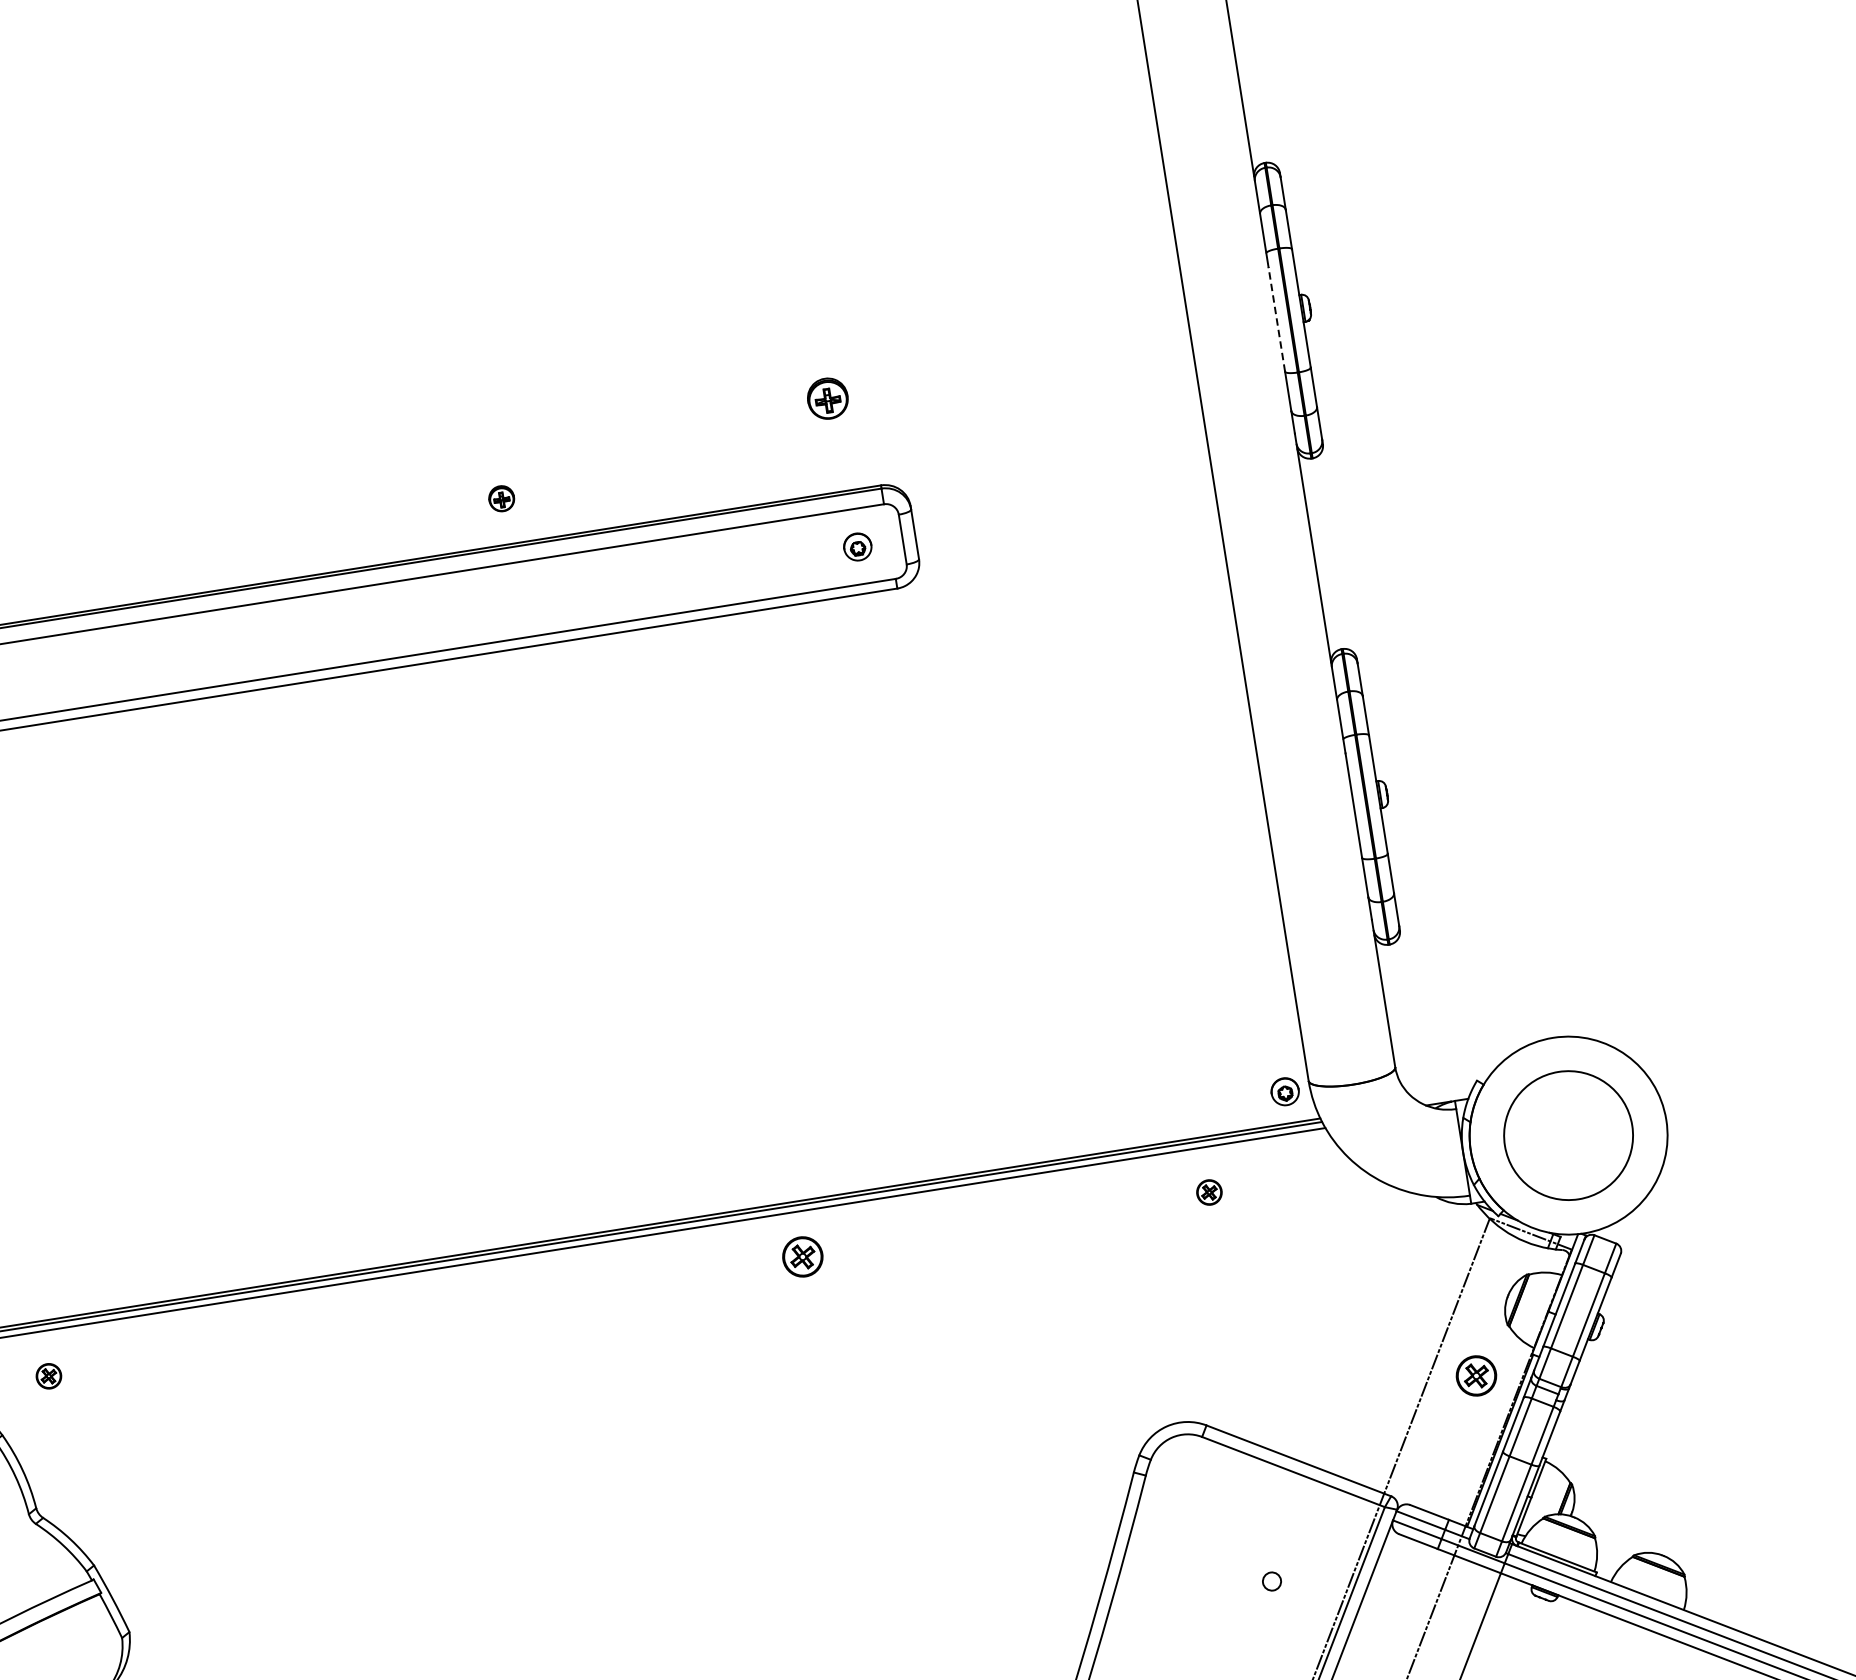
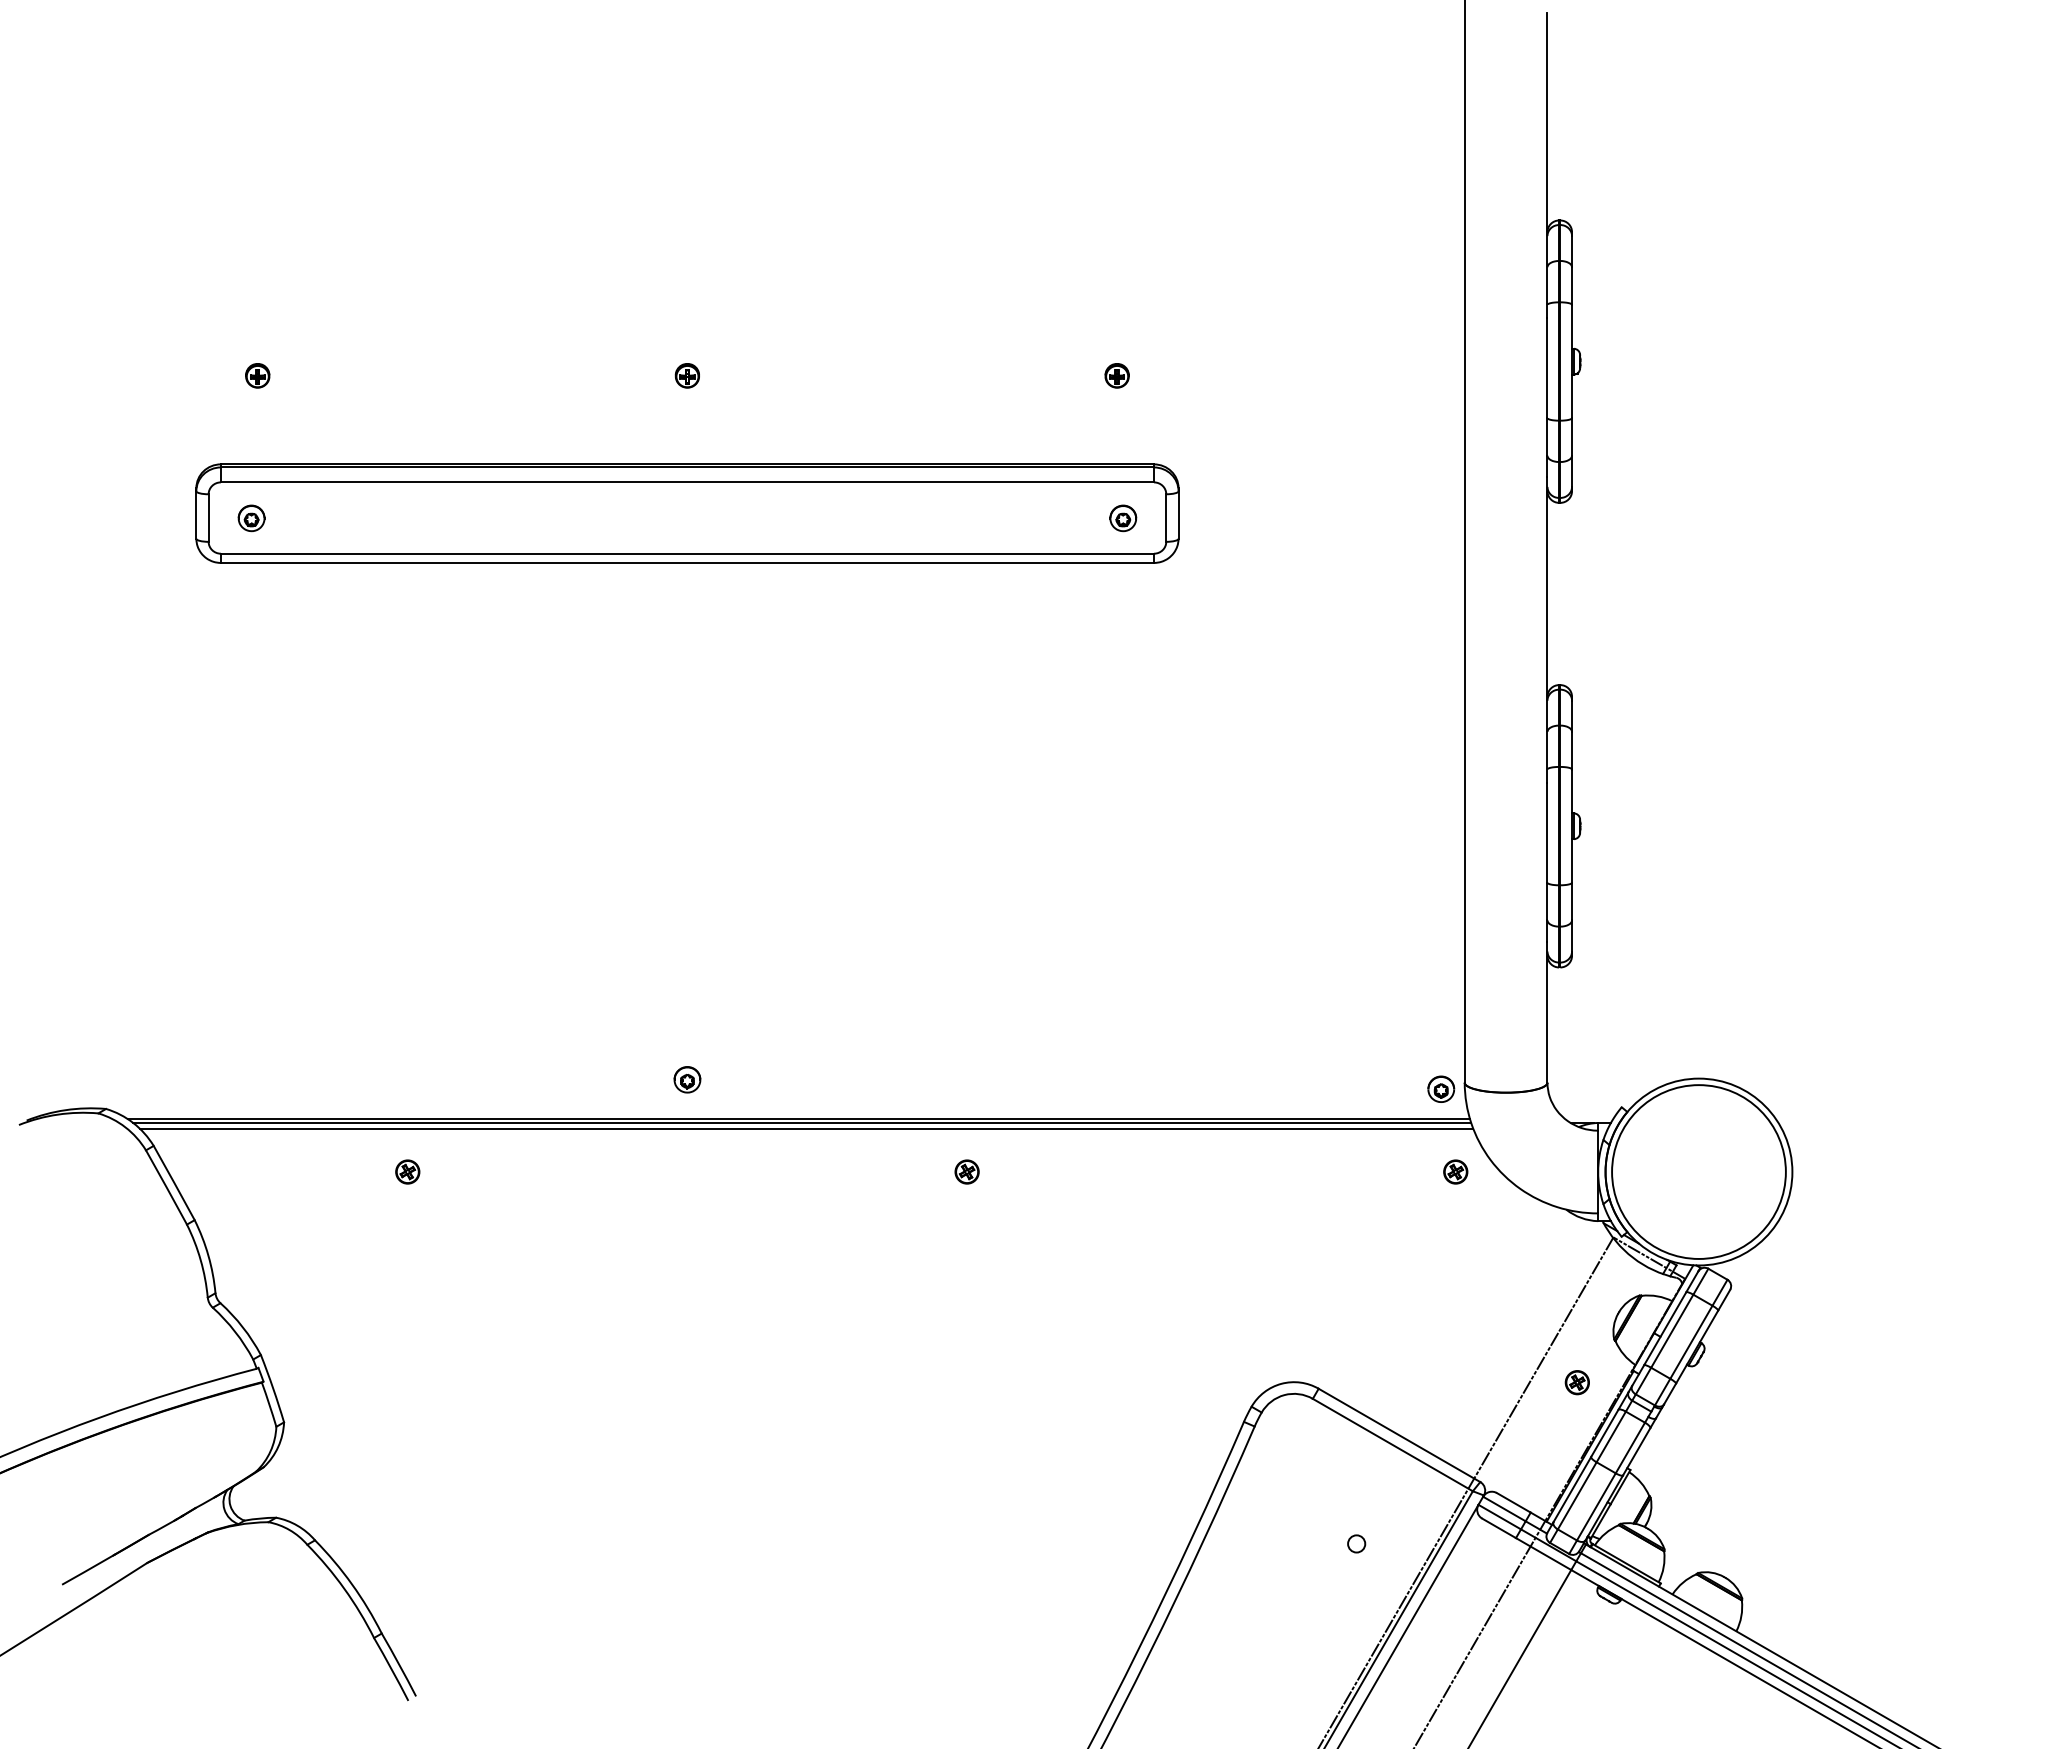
line: (1276, 319) -> (1547, 368), dashed -> solid
part: (827, 398) -> (1116, 375), size x0.62
part: (500, 498) -> (686, 375), moved
circle: (1568, 1135) -> (1698, 1171), size x1.43
part: (1209, 1191) -> (1455, 1171), moved
part: (494, 1206) -> (687, 1079), added
part: (802, 1256) -> (966, 1171), size x0.62
part: (48, 1375) -> (407, 1171), moved
part: (1475, 1376) -> (1576, 1382), size x0.62

